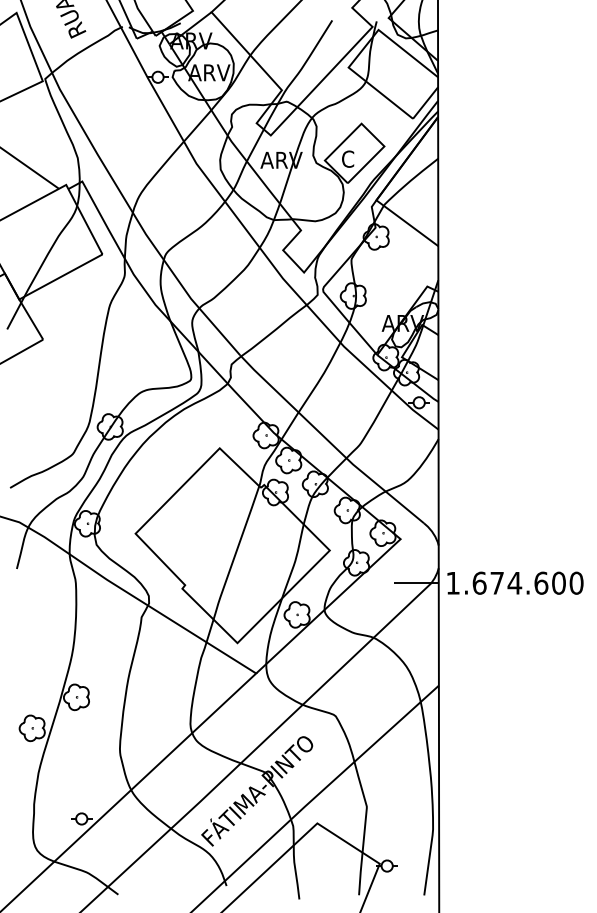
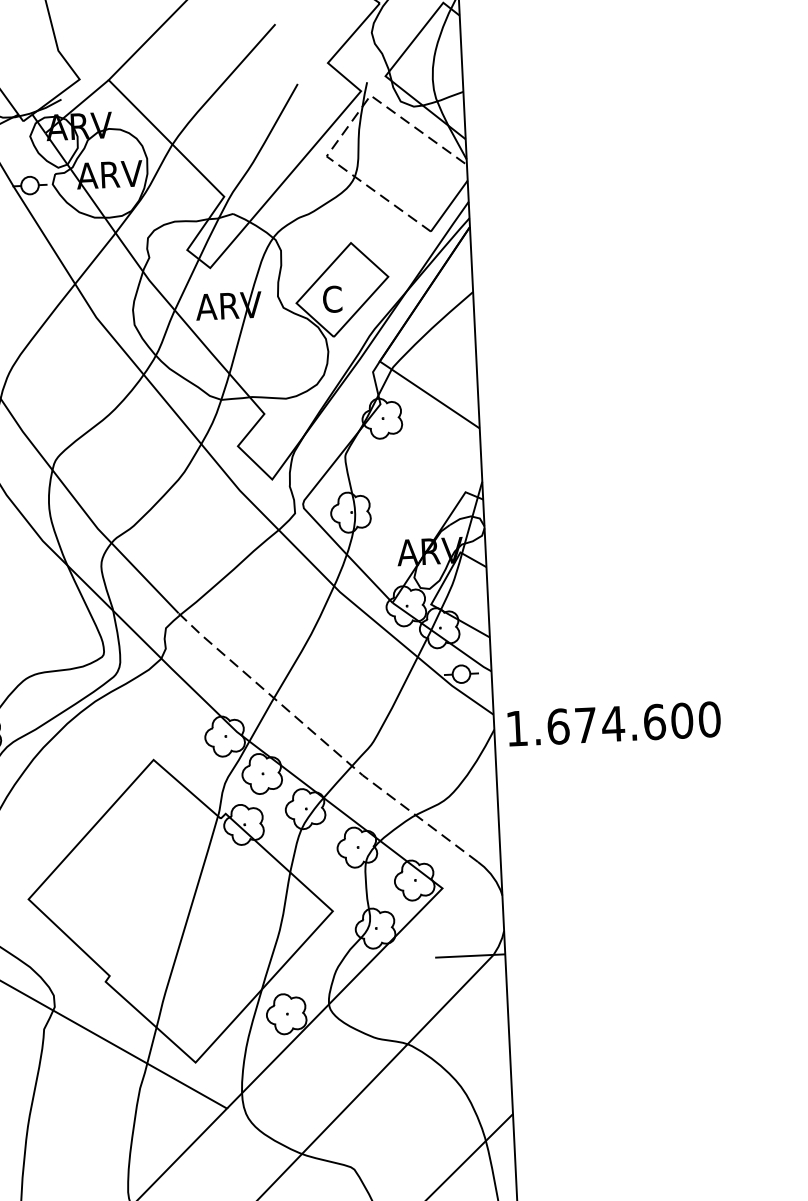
line: (362, 50) -> (347, 128), solid -> dashed
line: (329, 441) -> (324, 741), solid -> dashed
text: (515, 582) -> (614, 722), moved

